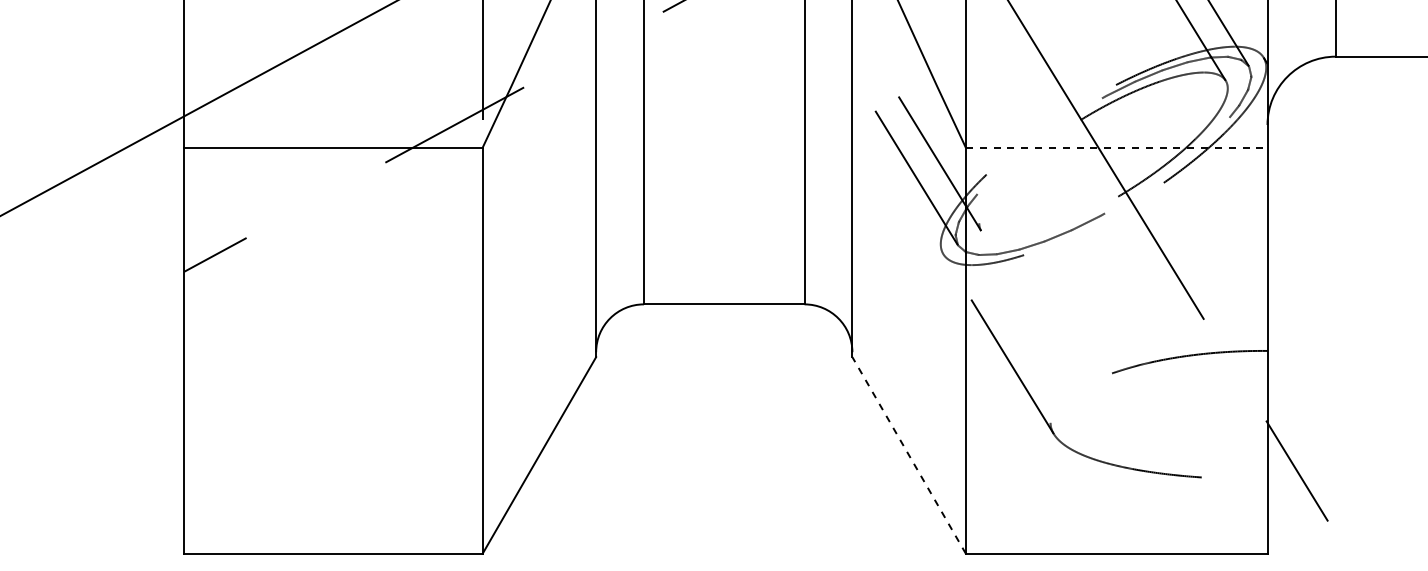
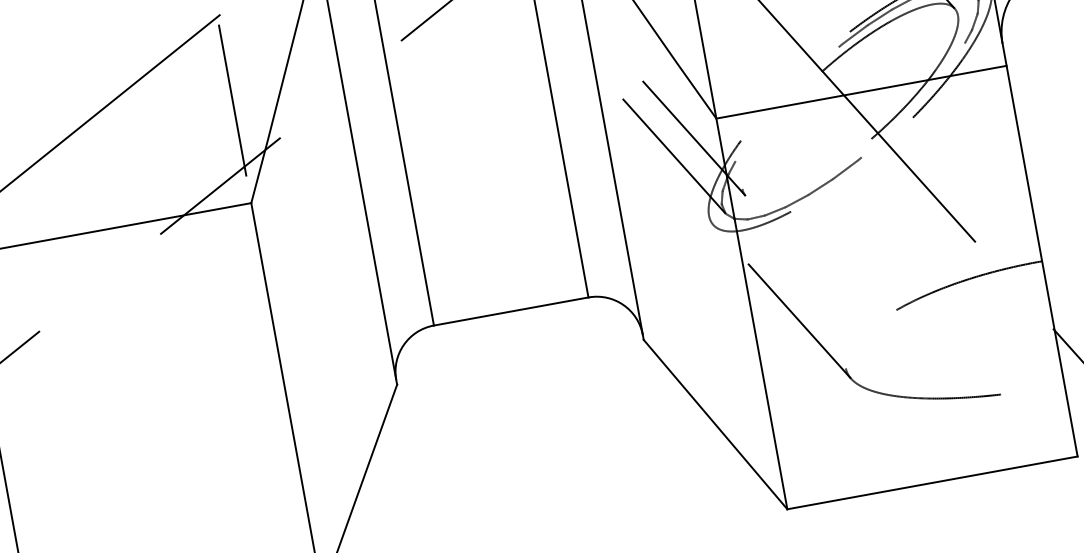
line: (1116, 147) -> (861, 91), dashed -> solid
line: (909, 455) -> (715, 424), dashed -> solid

